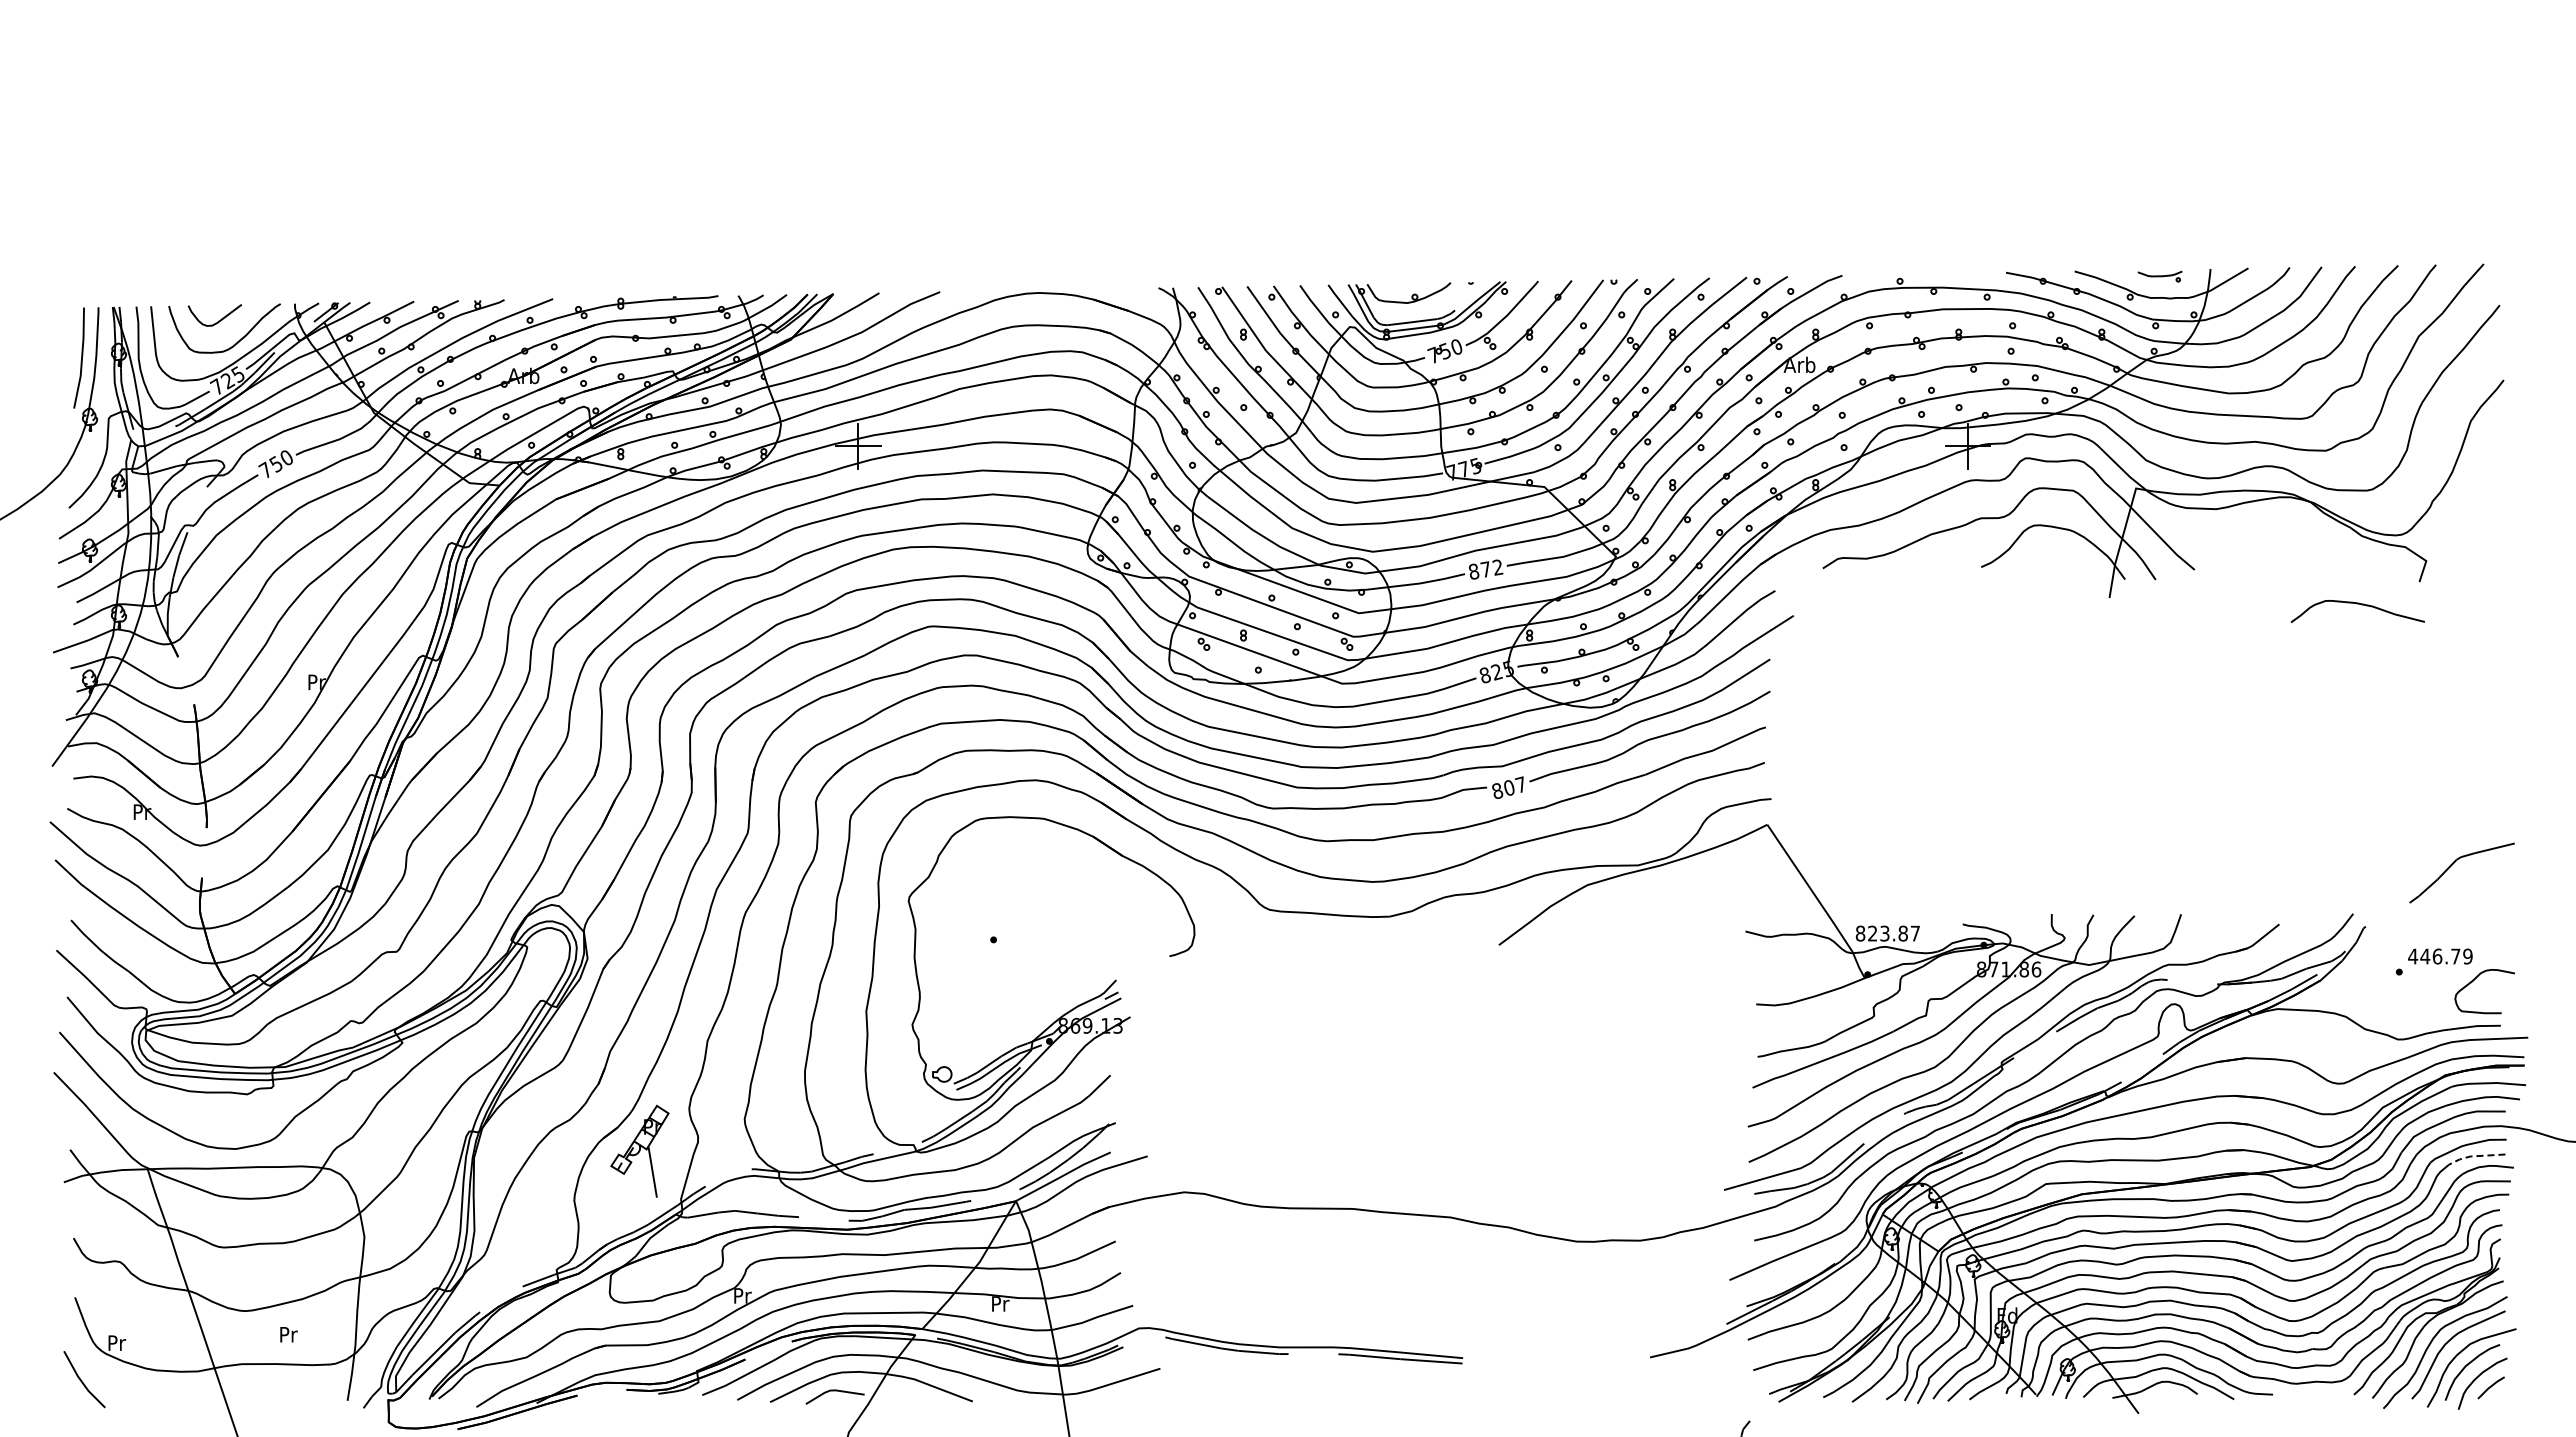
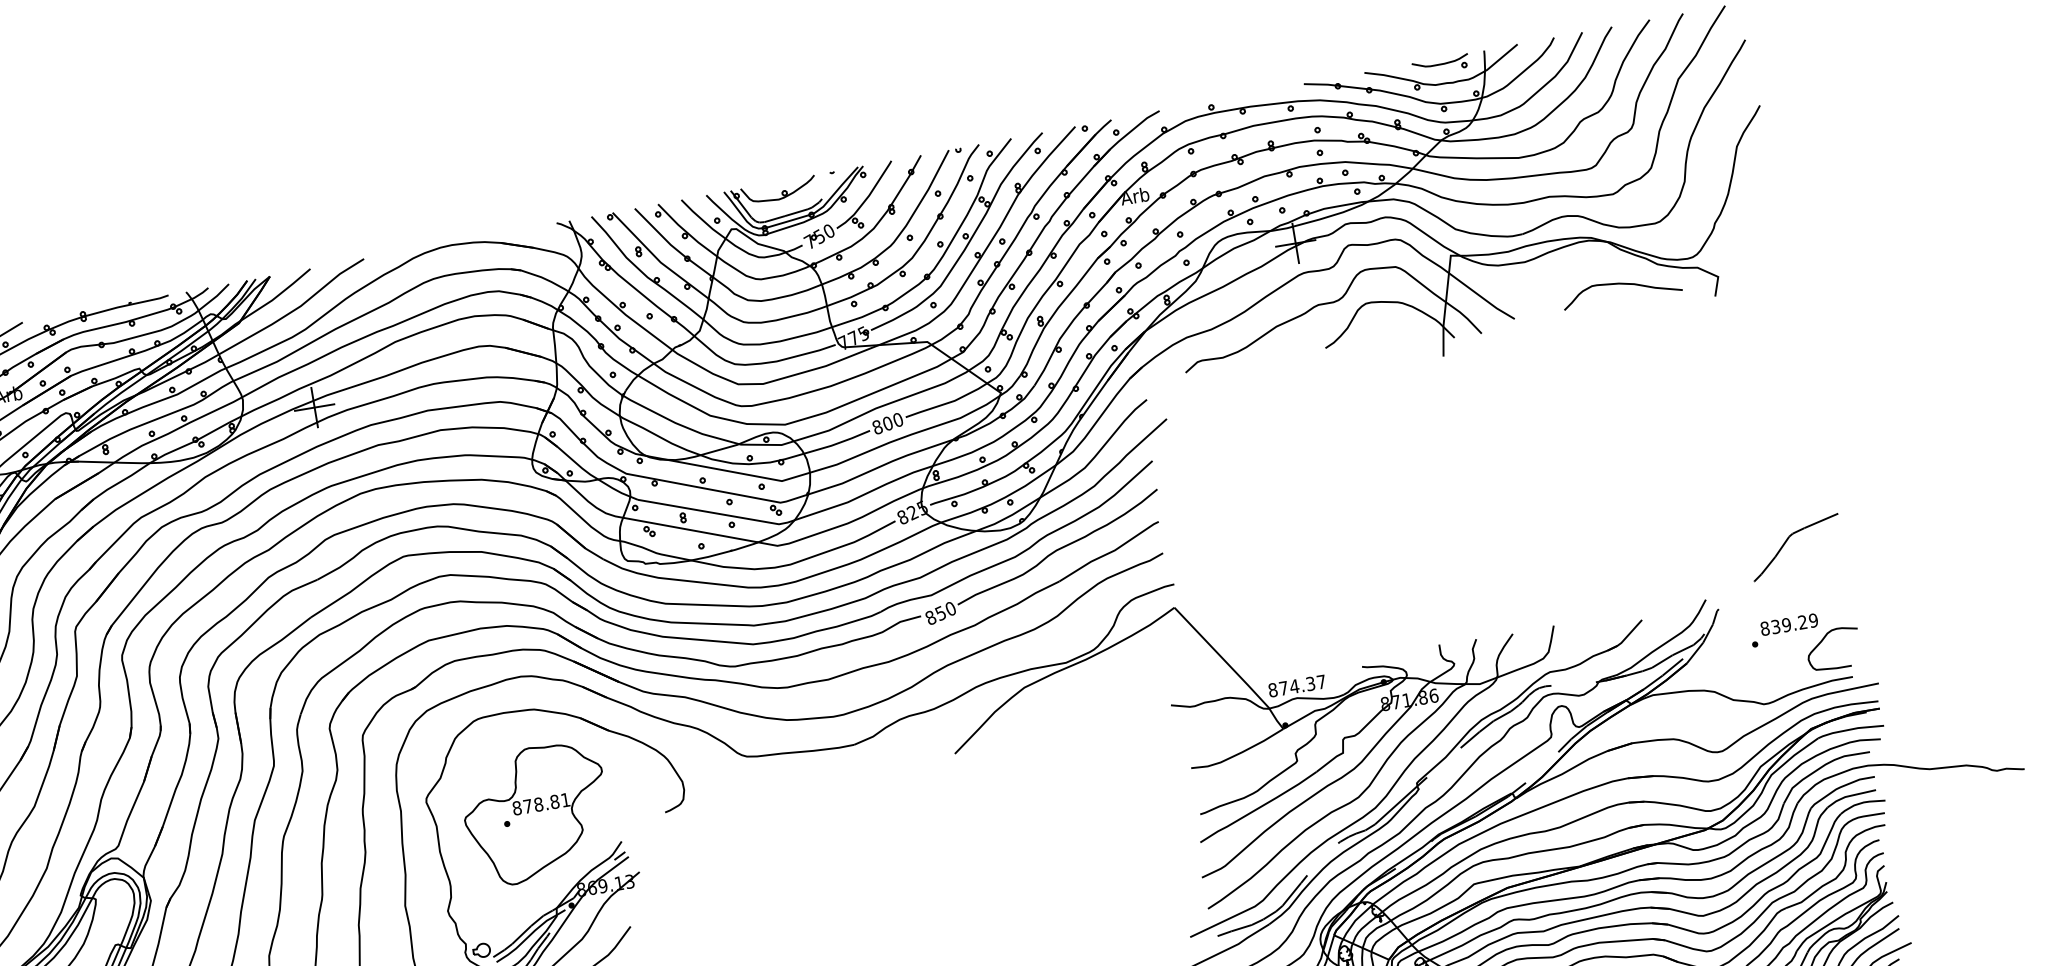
part: (2159, 276) -> (1440, 64), size x1.43
text: (1491, 568) -> (892, 421), 872 -> 800
curve: (2357, 604) -> (1620, 284), moved
text: (1514, 786) -> (945, 611), 807 -> 850
part: (1027, 933) -> (536, 813), added
text: (1887, 933) -> (1296, 686), 823.87 -> 874.37
text: (2434, 956) -> (1784, 625), 446.79 -> 839.29
line: (2475, 1156) -> (1849, 796), dashed -> solid

